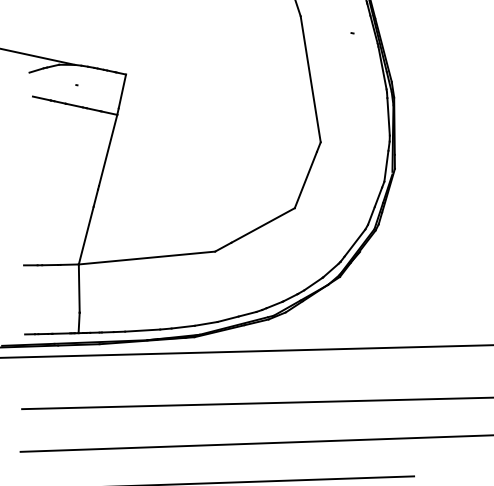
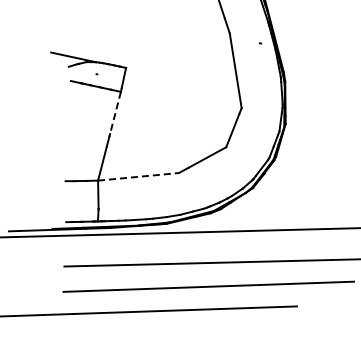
line: (108, 149) -> (115, 112), solid -> dashed
line: (146, 257) -> (138, 176), solid -> dashed

